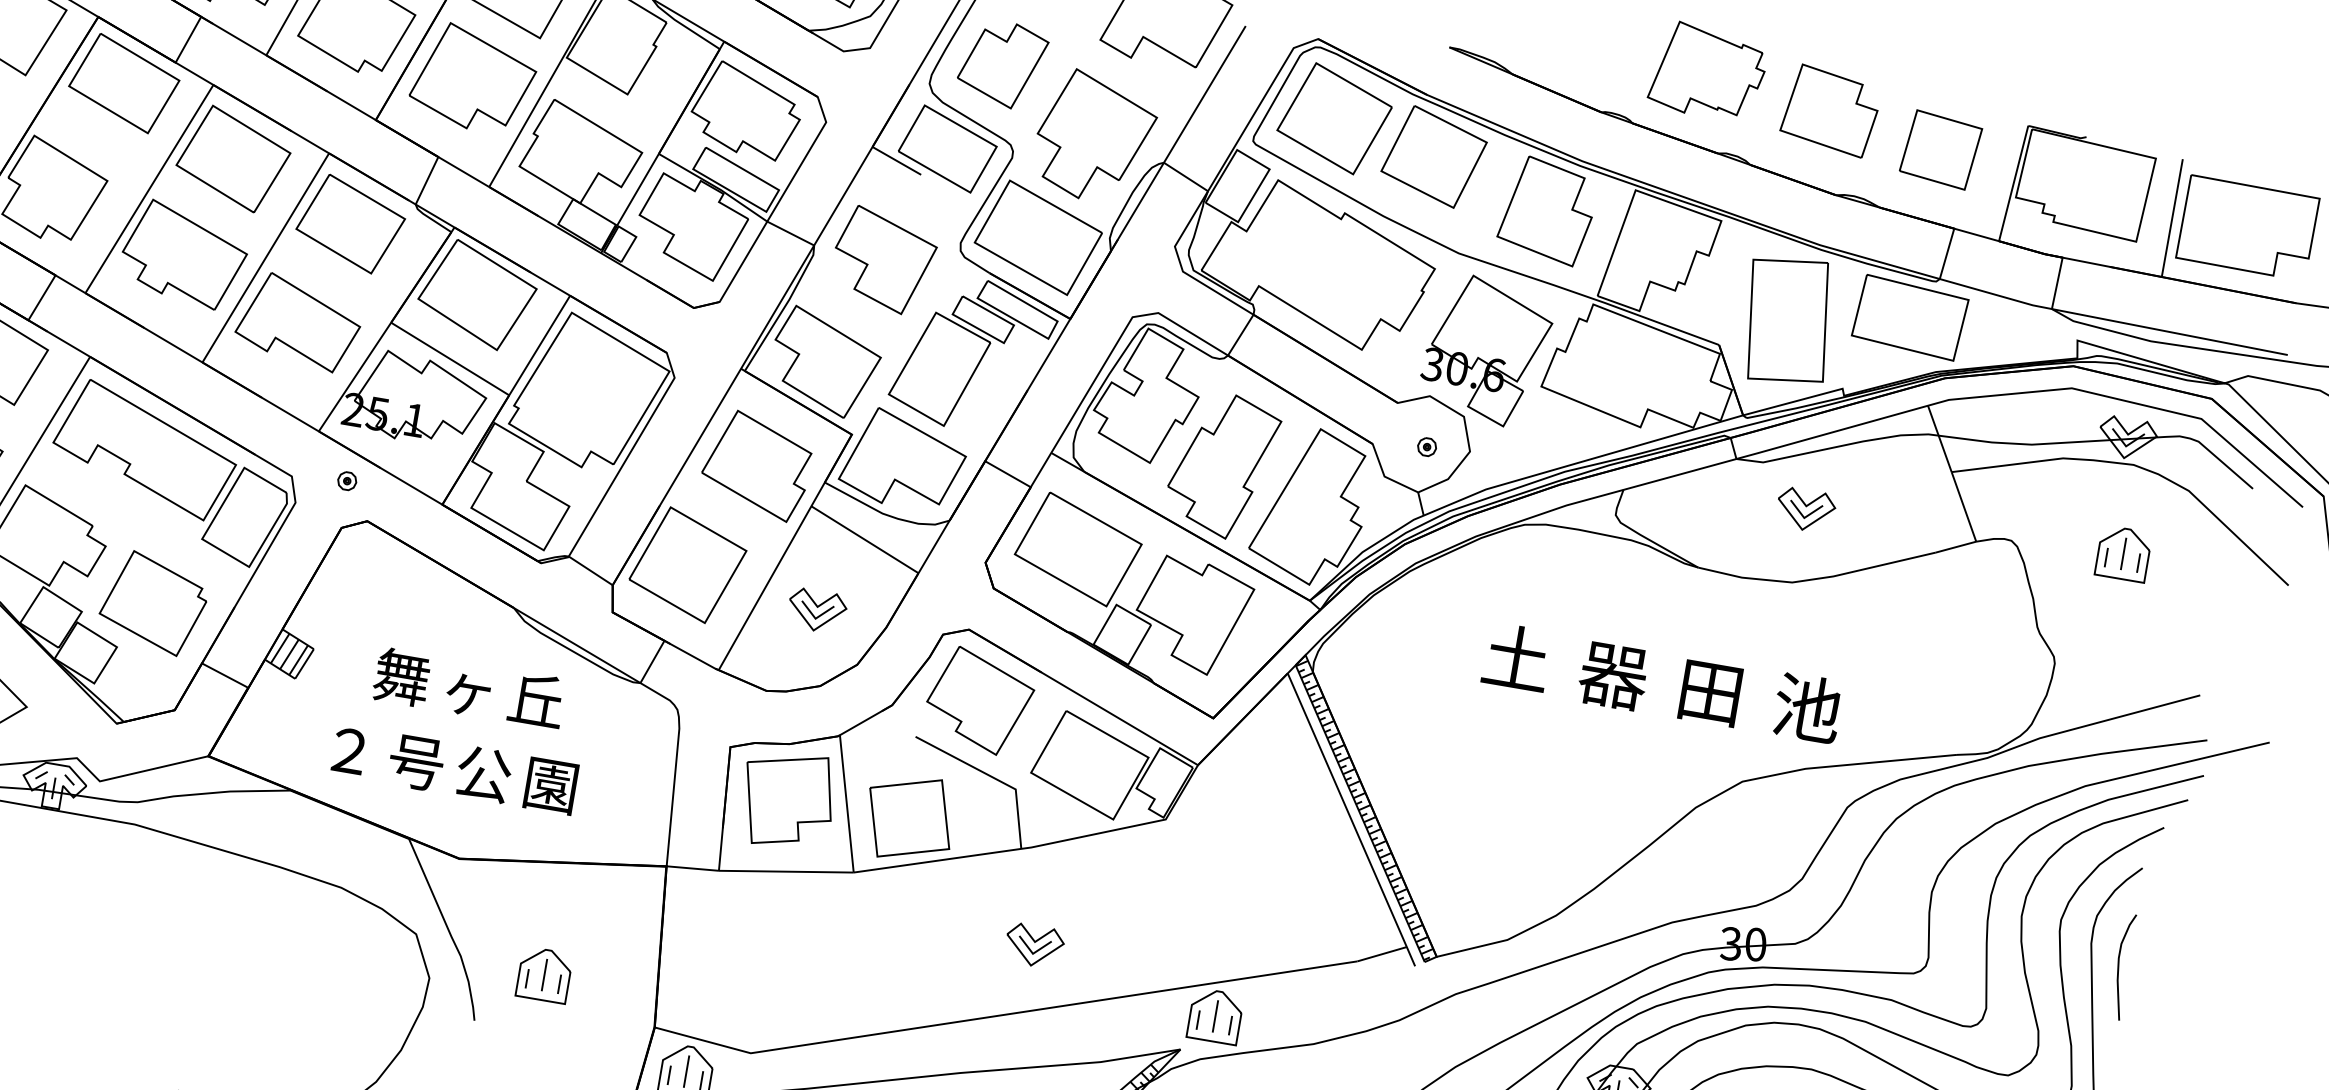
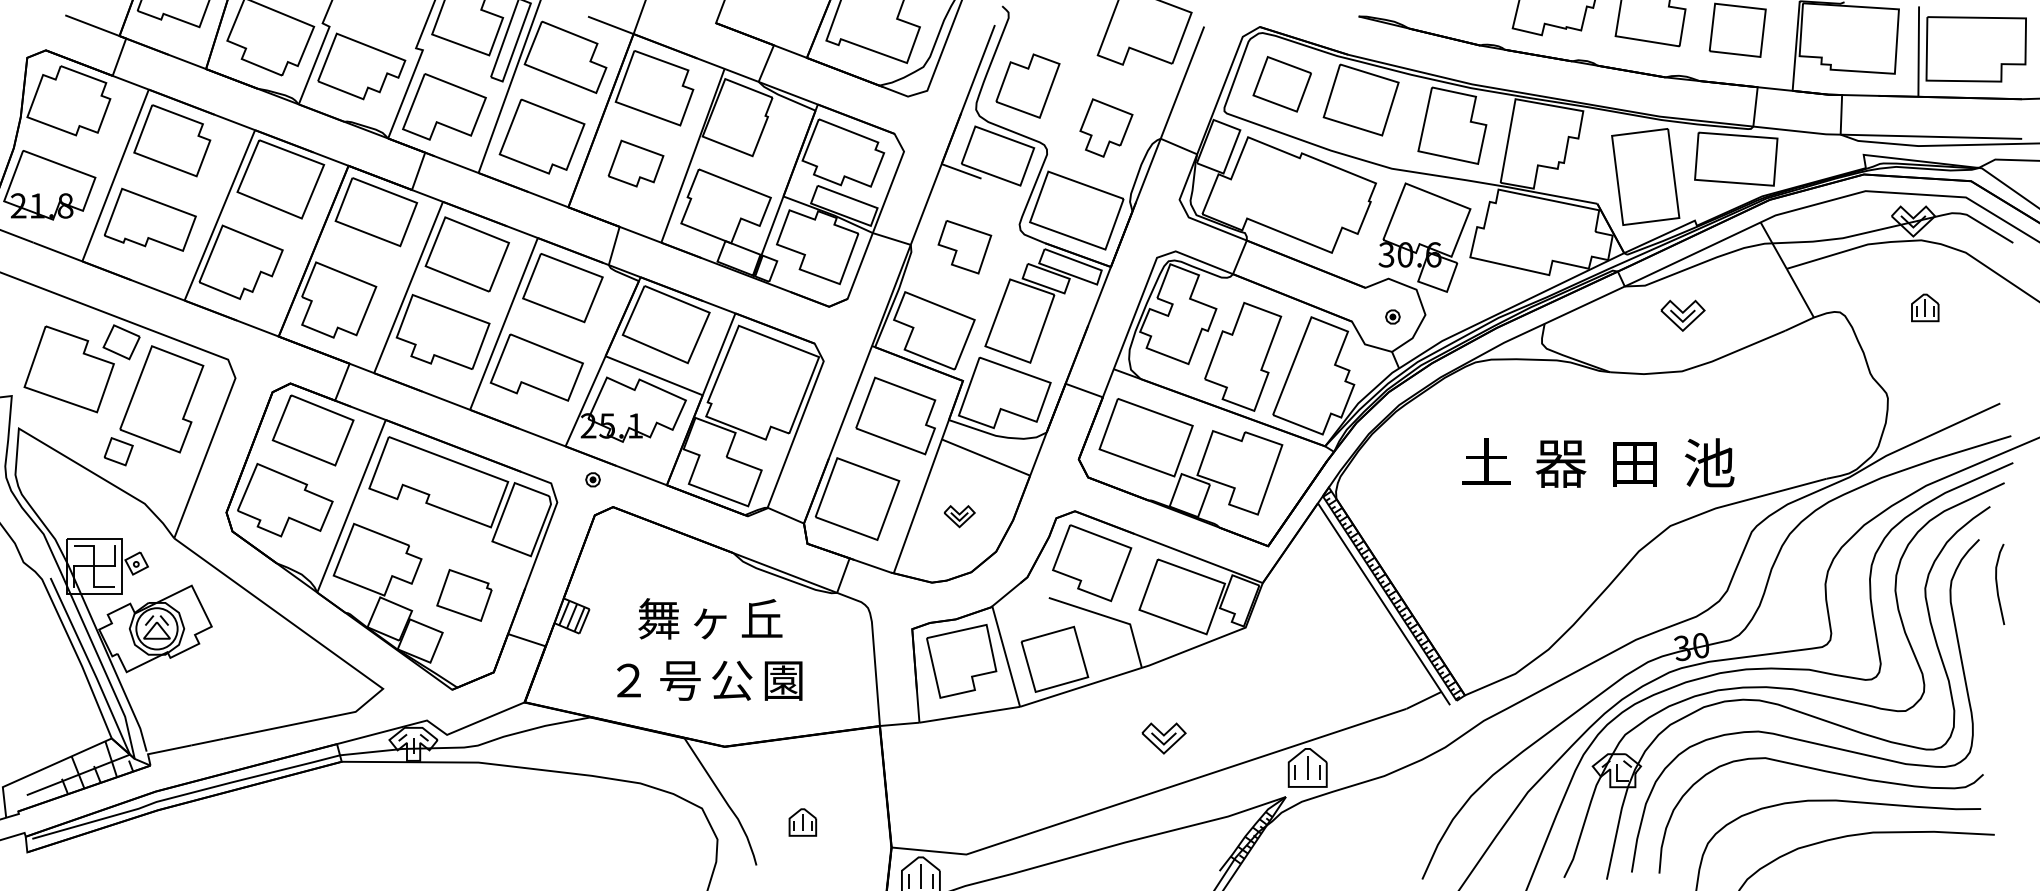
part: (473, 77) -> (635, 163), size x0.6
part: (1334, 119) -> (1282, 84), size x0.7
part: (1095, 135) -> (1106, 127), size x0.6
part: (883, 259) -> (964, 246), size x0.7
part: (2124, 553) -> (1925, 307), size x0.7
part: (153, 603) -> (464, 595), size x0.7
part: (817, 610) -> (959, 516), size x0.7
curve: (2119, 966) -> (1997, 584), moved
part: (544, 974) -> (802, 822), size x0.7

